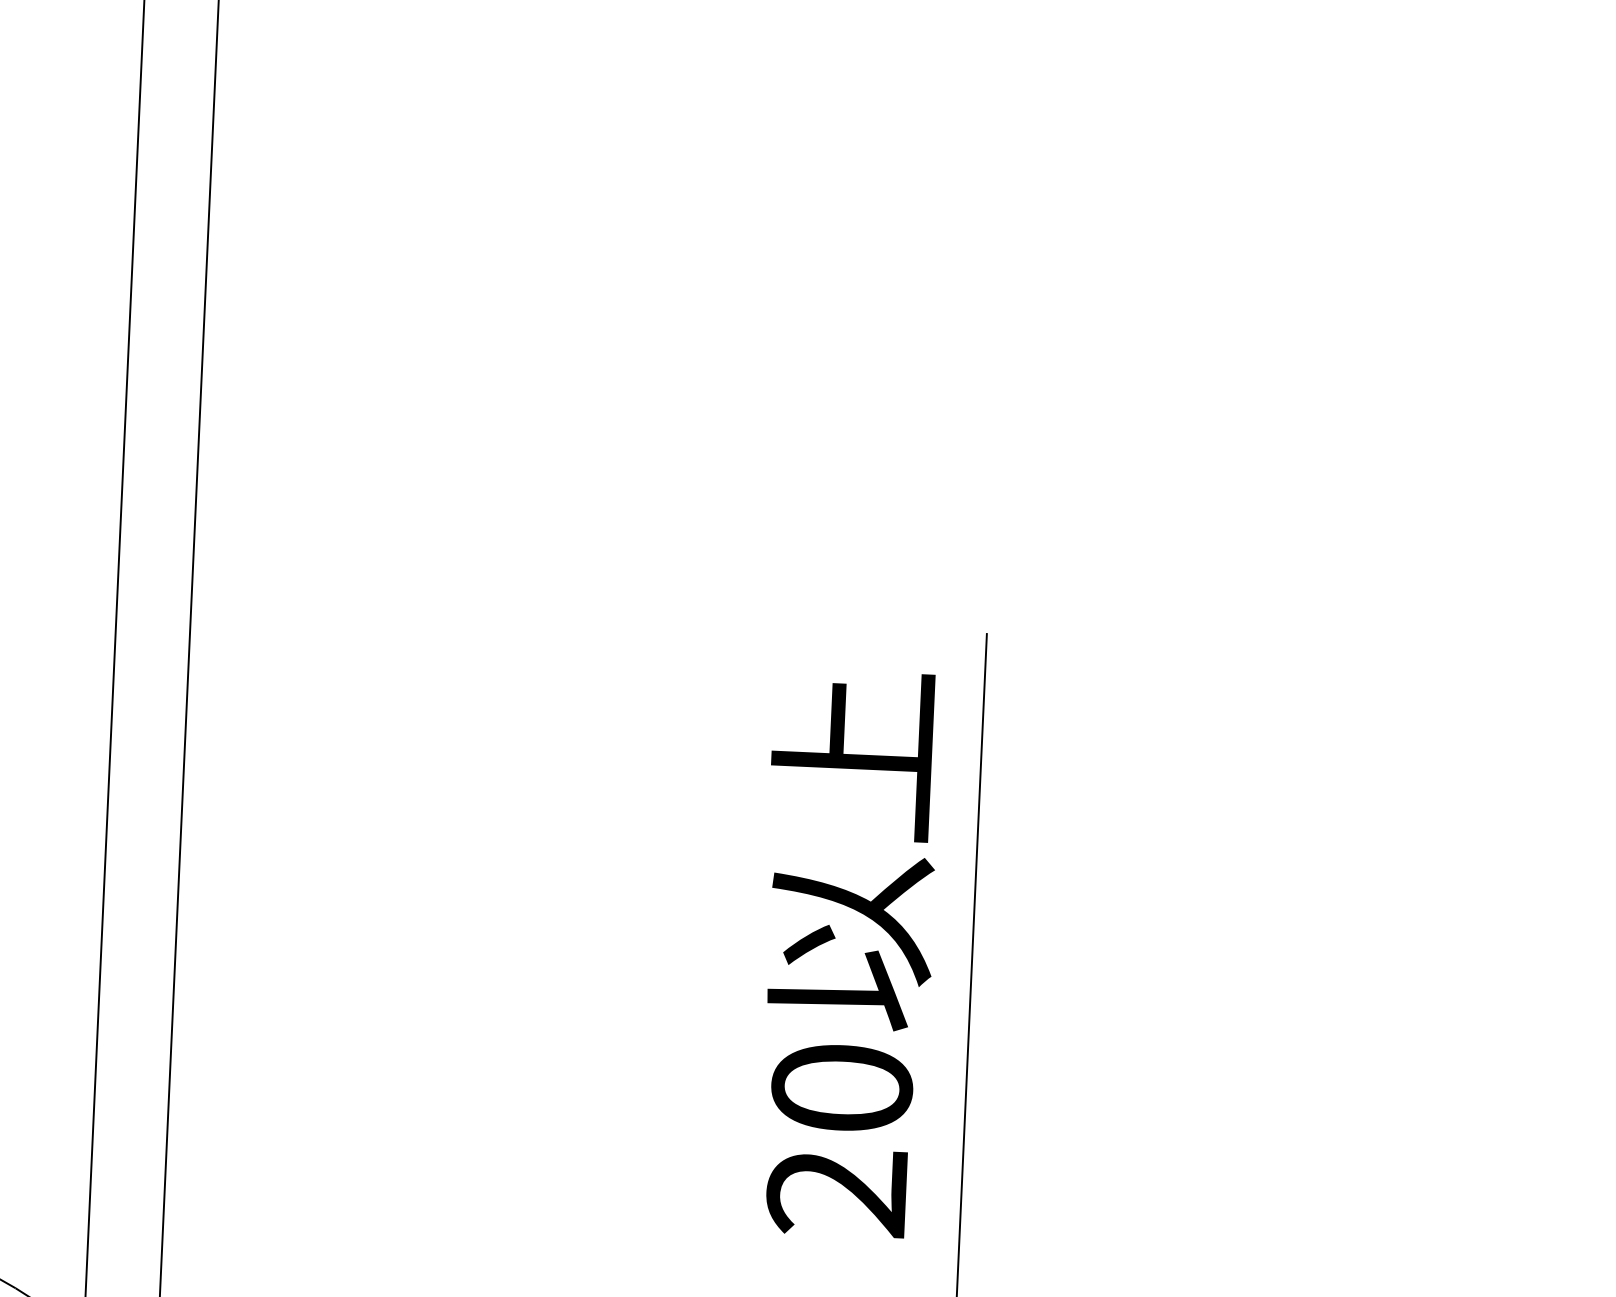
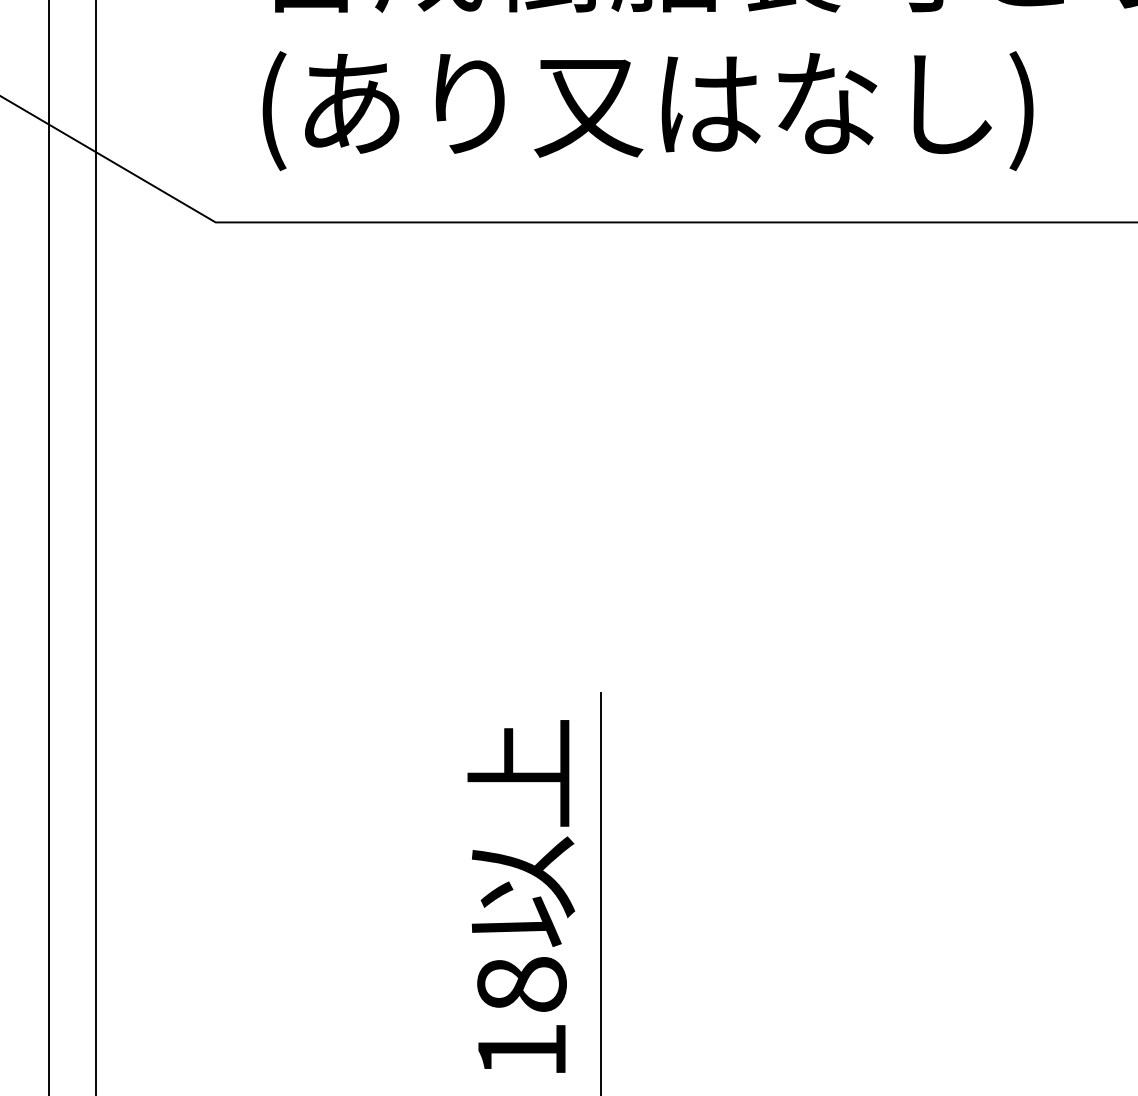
text: (839, 1139) -> (521, 1017), 20 -> 18

